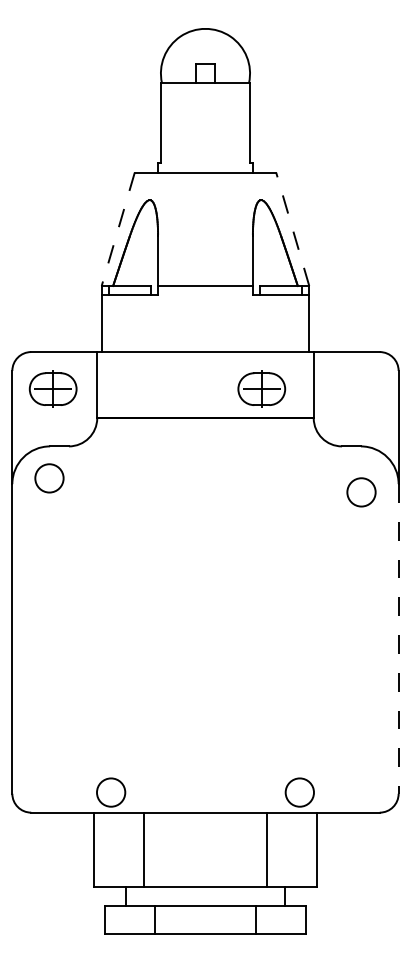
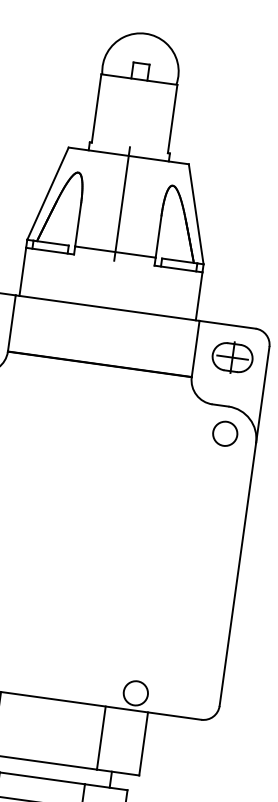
line: (118, 229) -> (48, 193), dashed -> solid
line: (205, 229) -> (122, 204), added
line: (292, 229) -> (195, 214), dashed -> solid
part: (261, 388) -> (232, 357), moved
circle: (361, 492) -> (225, 433), moved
line: (398, 638) -> (237, 574), dashed -> solid

